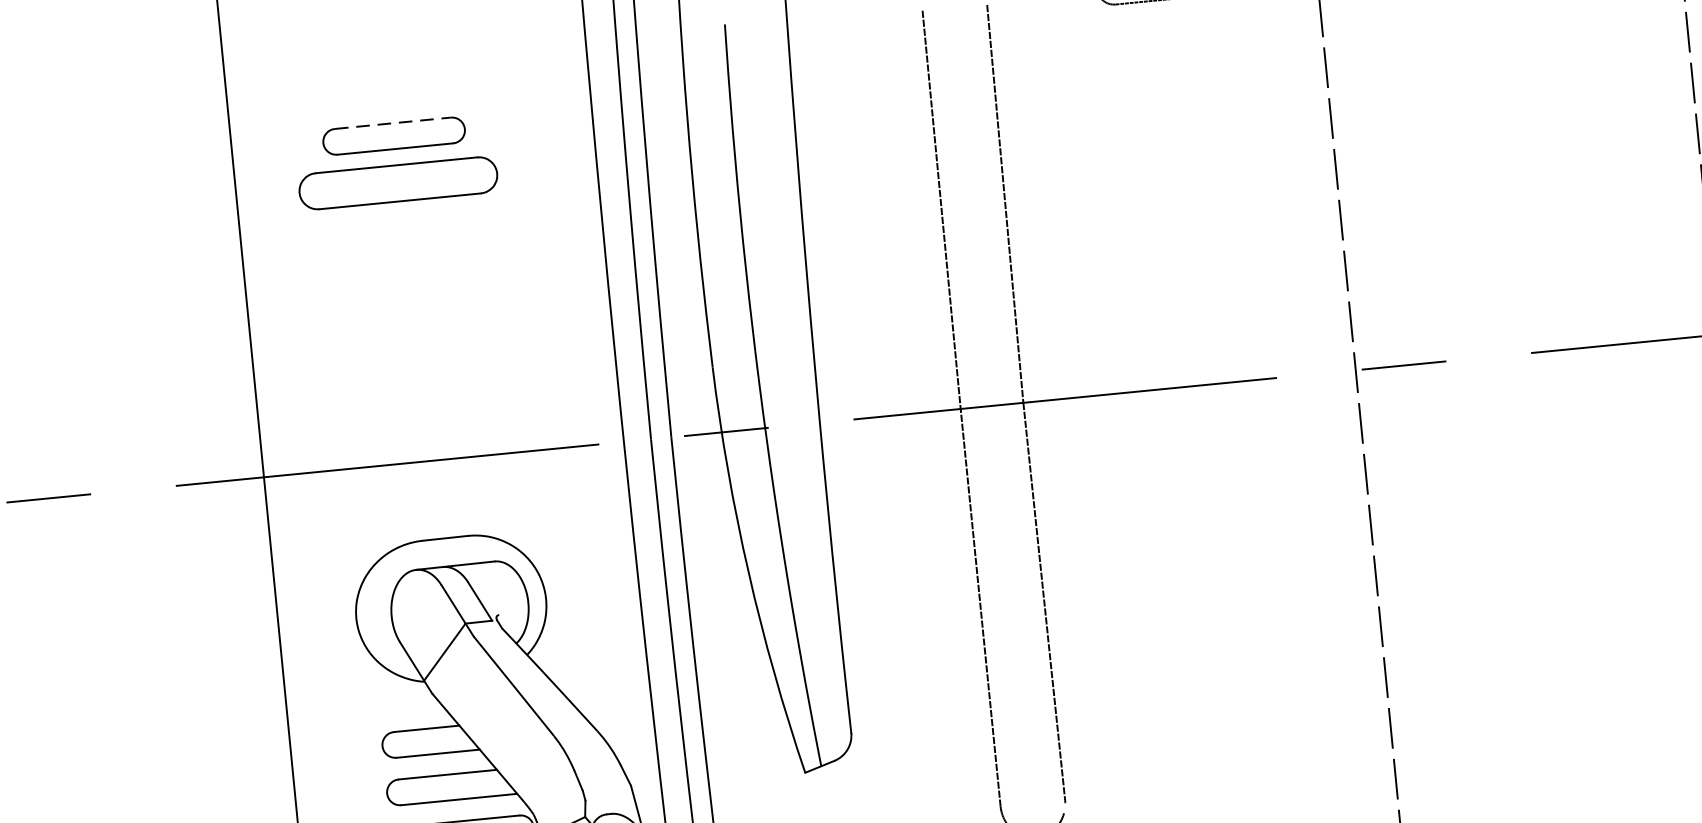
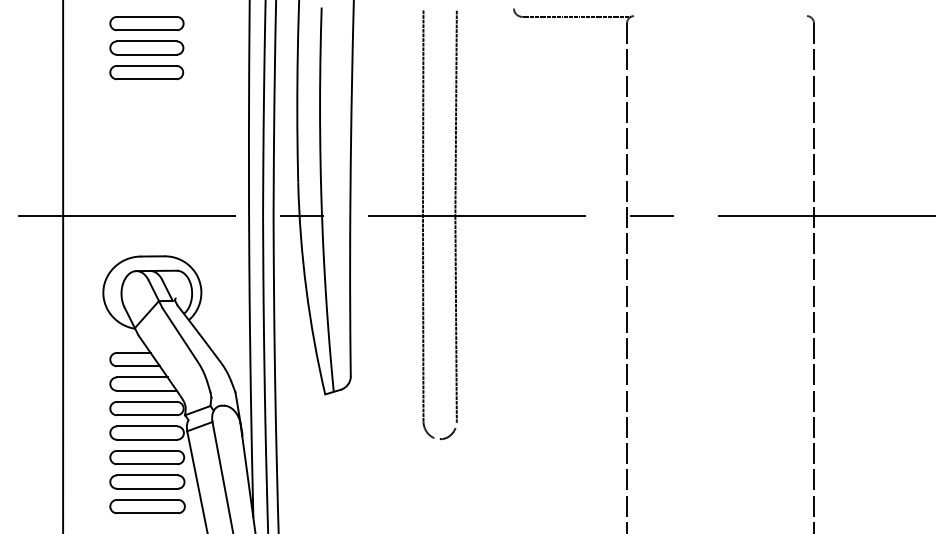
part: (388, 88) -> (146, 23), added
line: (392, 123) -> (146, 41), dashed -> solid
part: (398, 183) -> (146, 72), size x0.71

